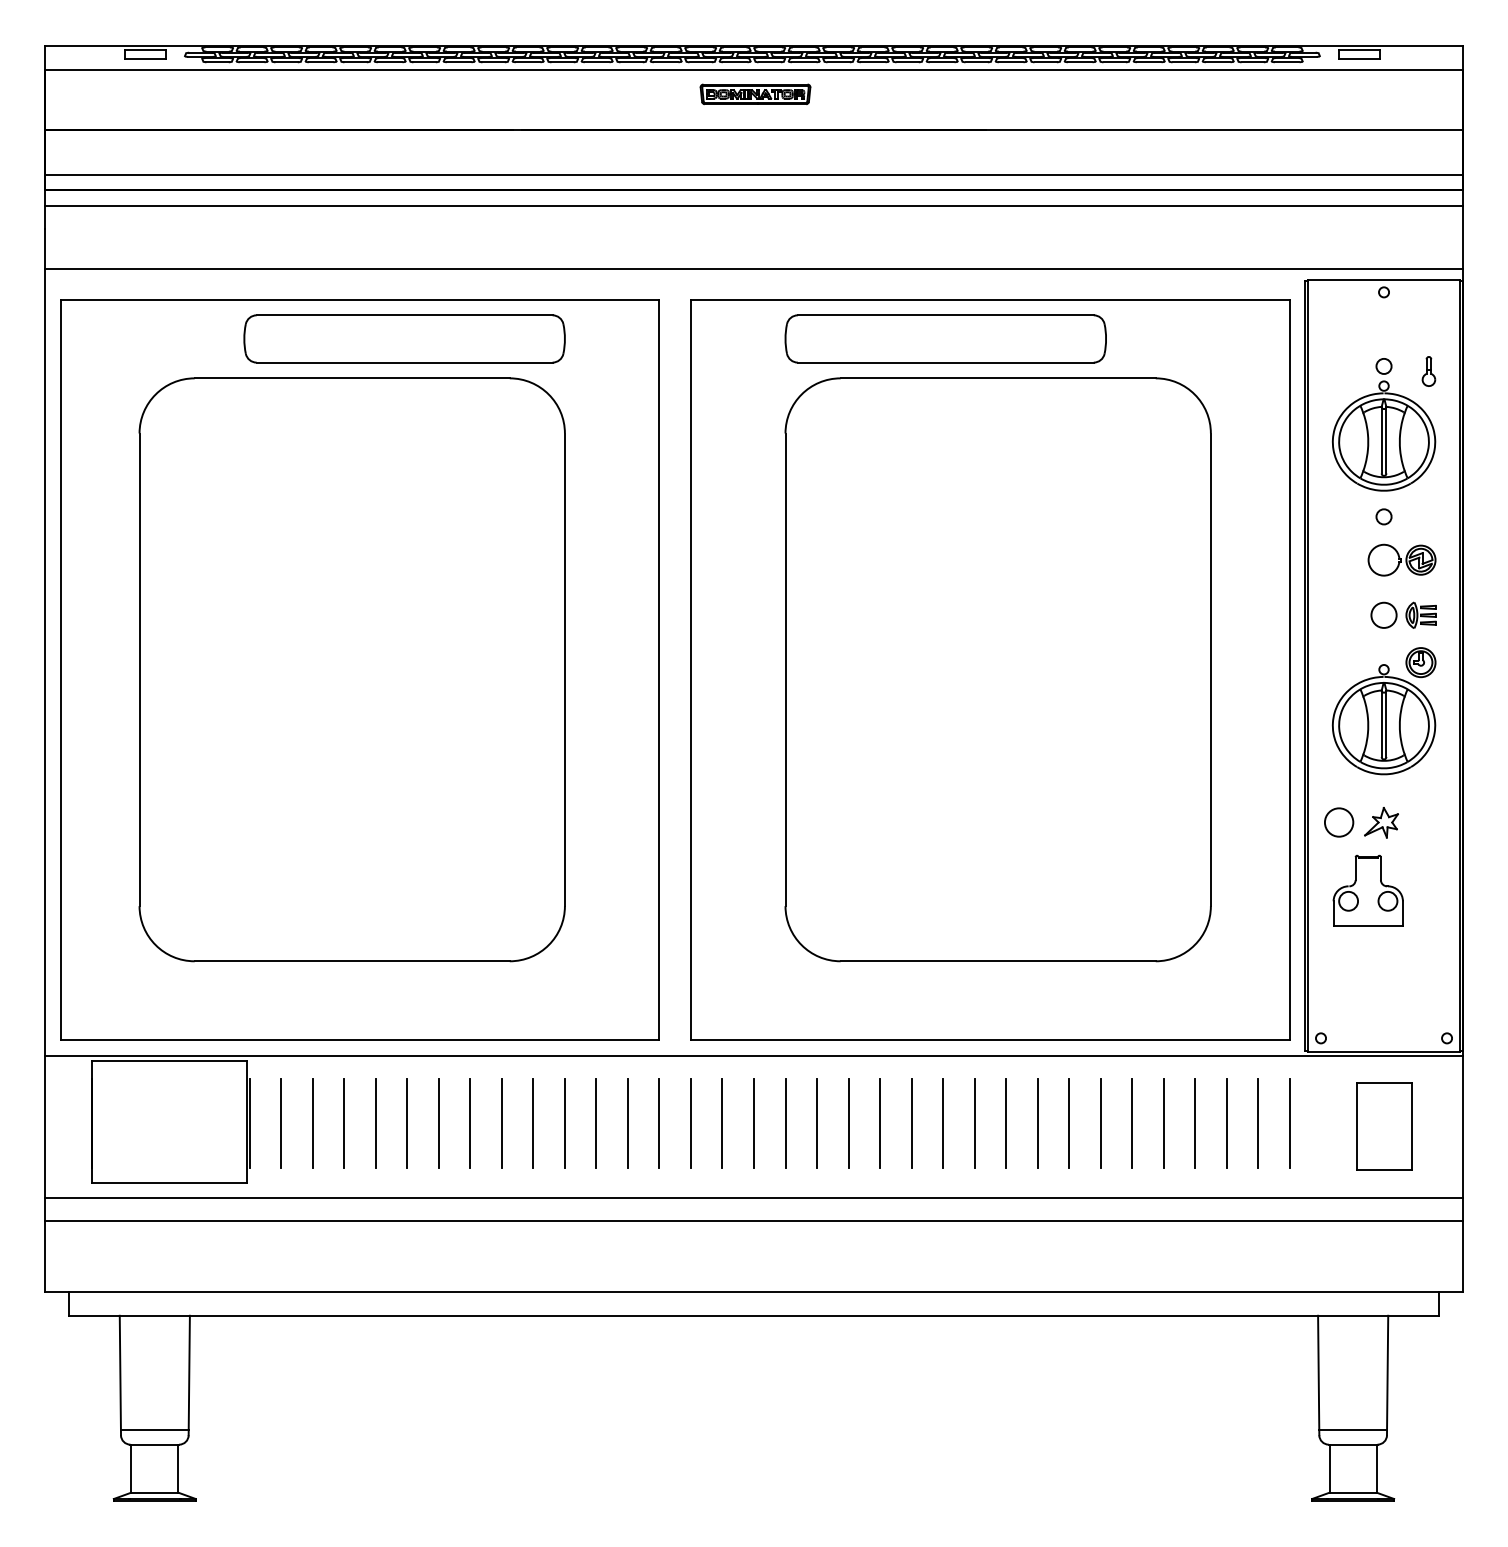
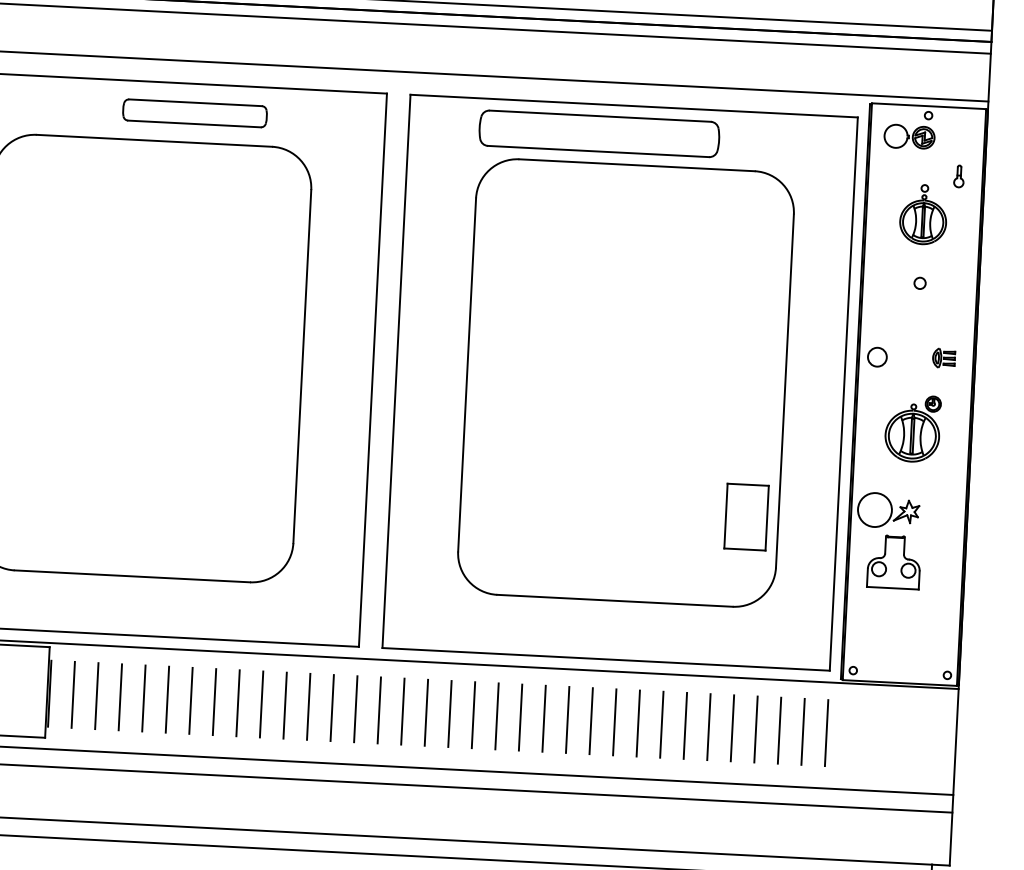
part: (404, 338) -> (194, 113), size x0.6
part: (1383, 424) -> (923, 214), size x0.6
part: (1401, 559) -> (909, 136), moved
circle: (1383, 614) -> (877, 356), moved
part: (1383, 711) -> (912, 428), size x0.7
circle: (1338, 822) -> (874, 509), size x1.6
part: (1384, 1126) -> (746, 517), moved

